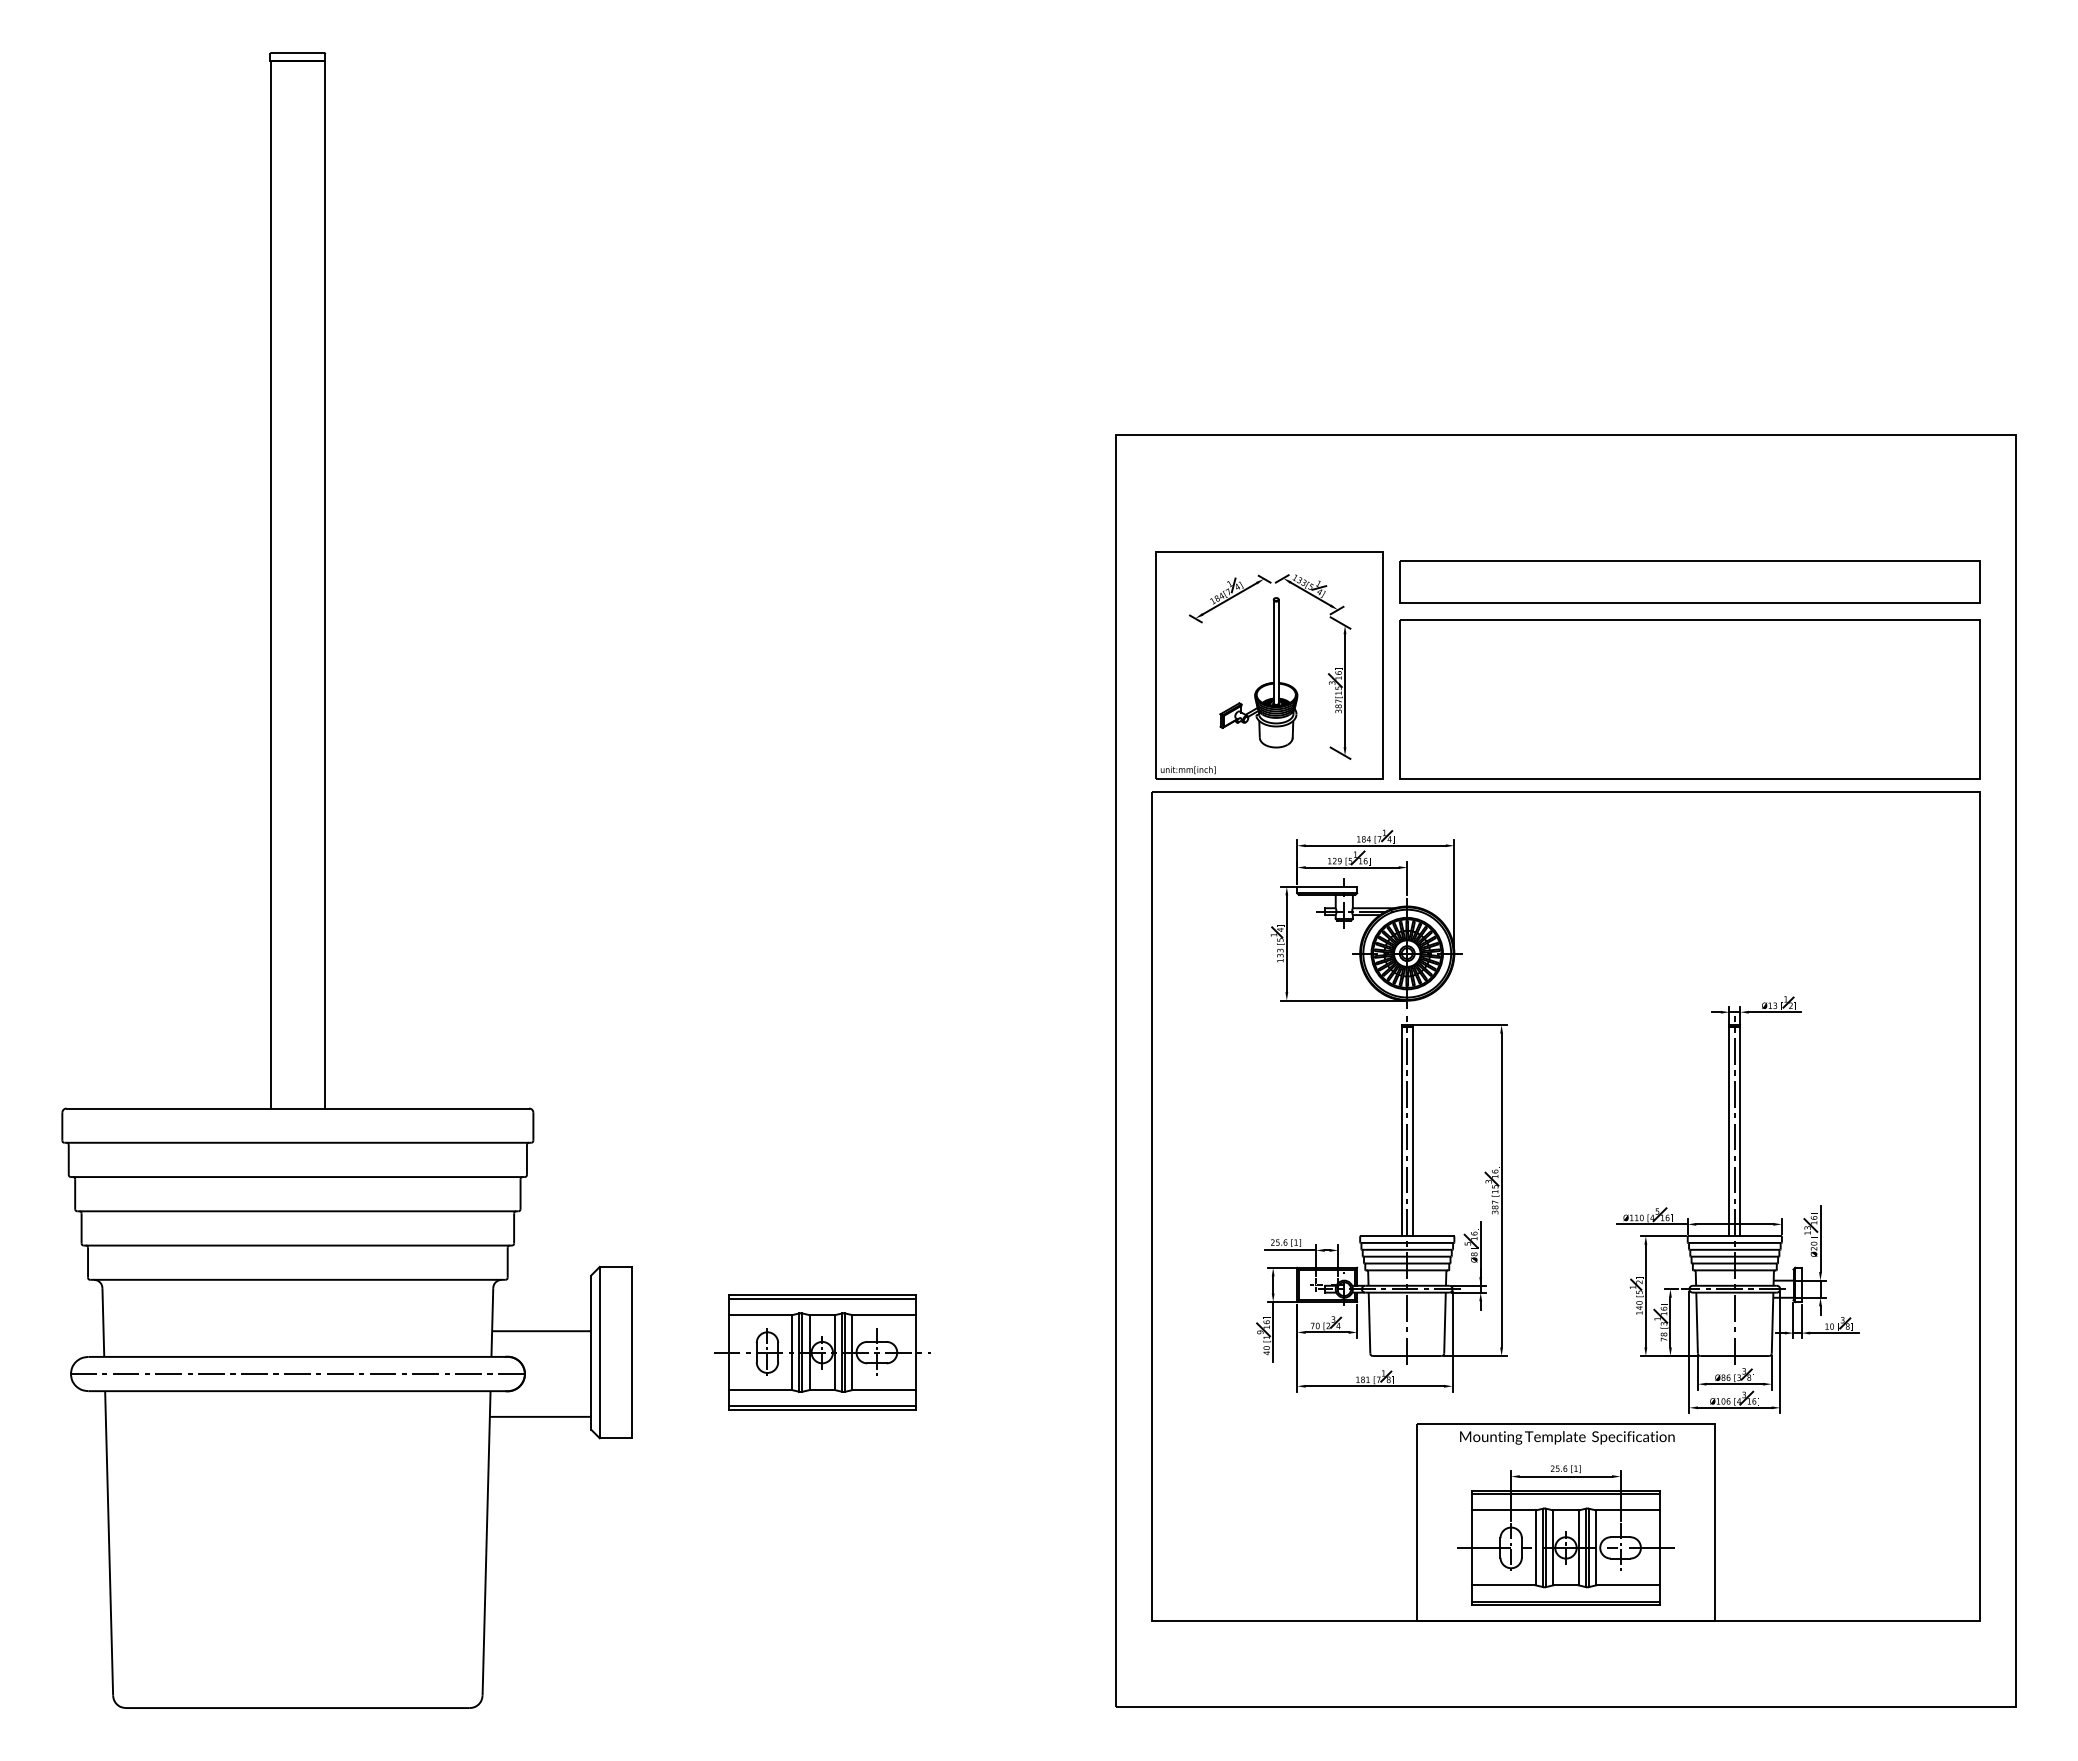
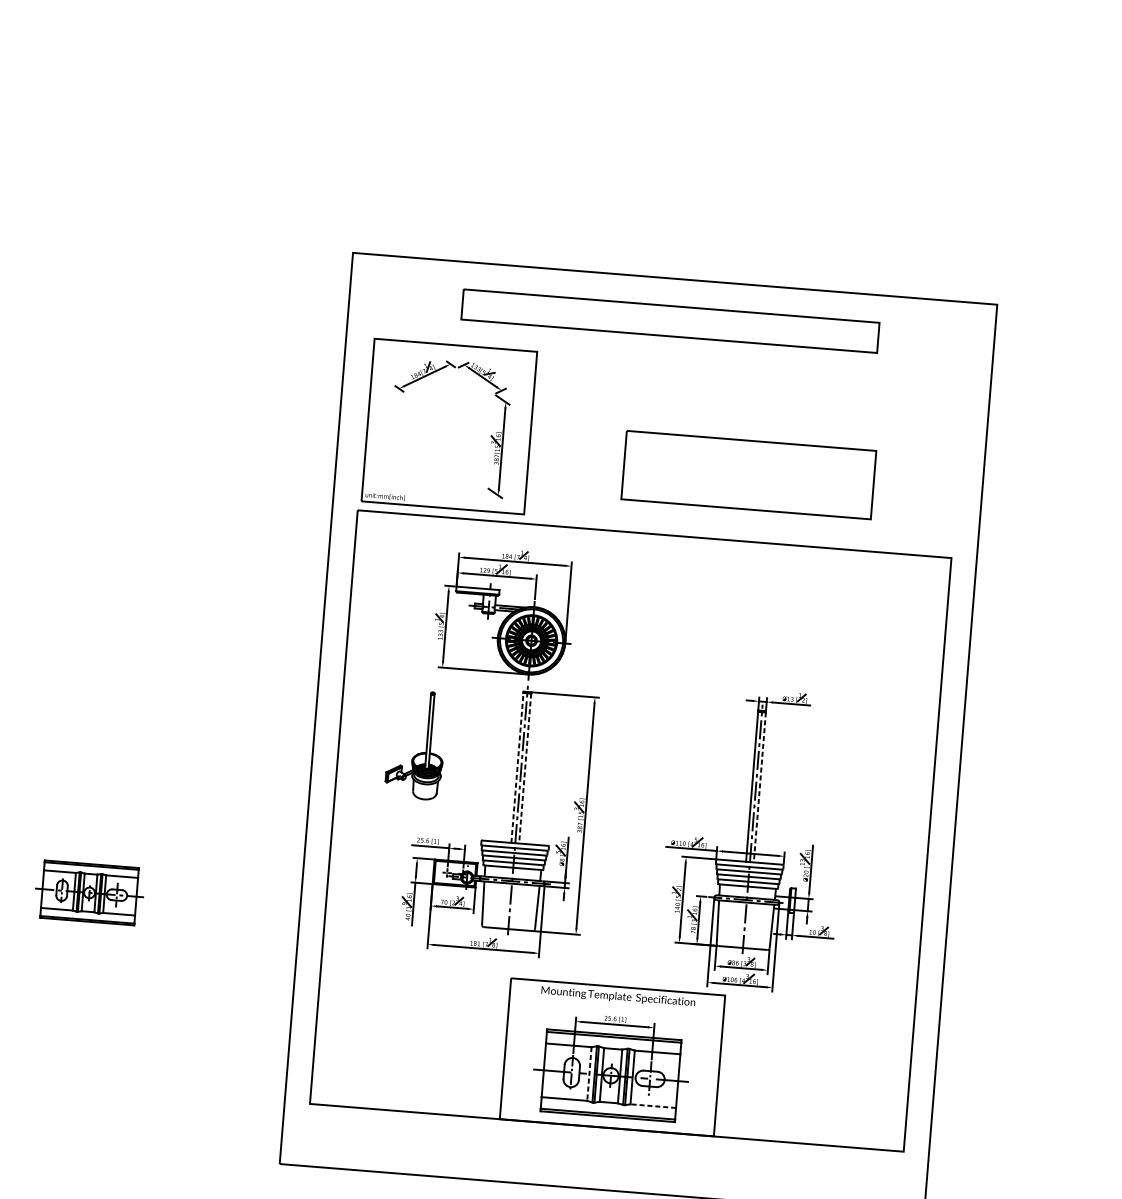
part: (1689, 581) -> (669, 320), moved
part: (1262, 684) -> (418, 753), moved
part: (1689, 699) -> (748, 475), size x0.6
line: (1401, 1131) -> (517, 767), solid -> dashed
line: (1412, 1131) -> (525, 768), solid -> dashed
line: (1740, 1131) -> (760, 787), solid -> dashed
part: (822, 1352) -> (89, 892), size x0.7
line: (1535, 1548) -> (589, 1074), solid -> dashed
line: (1627, 1585) -> (652, 1106), solid -> dashed

